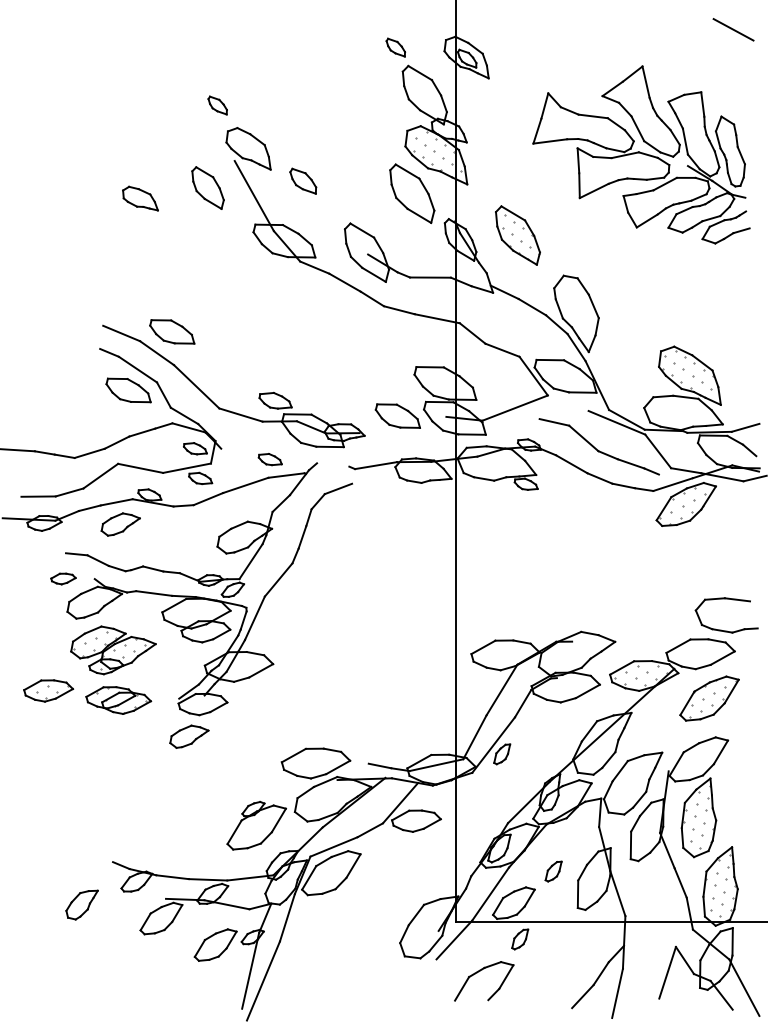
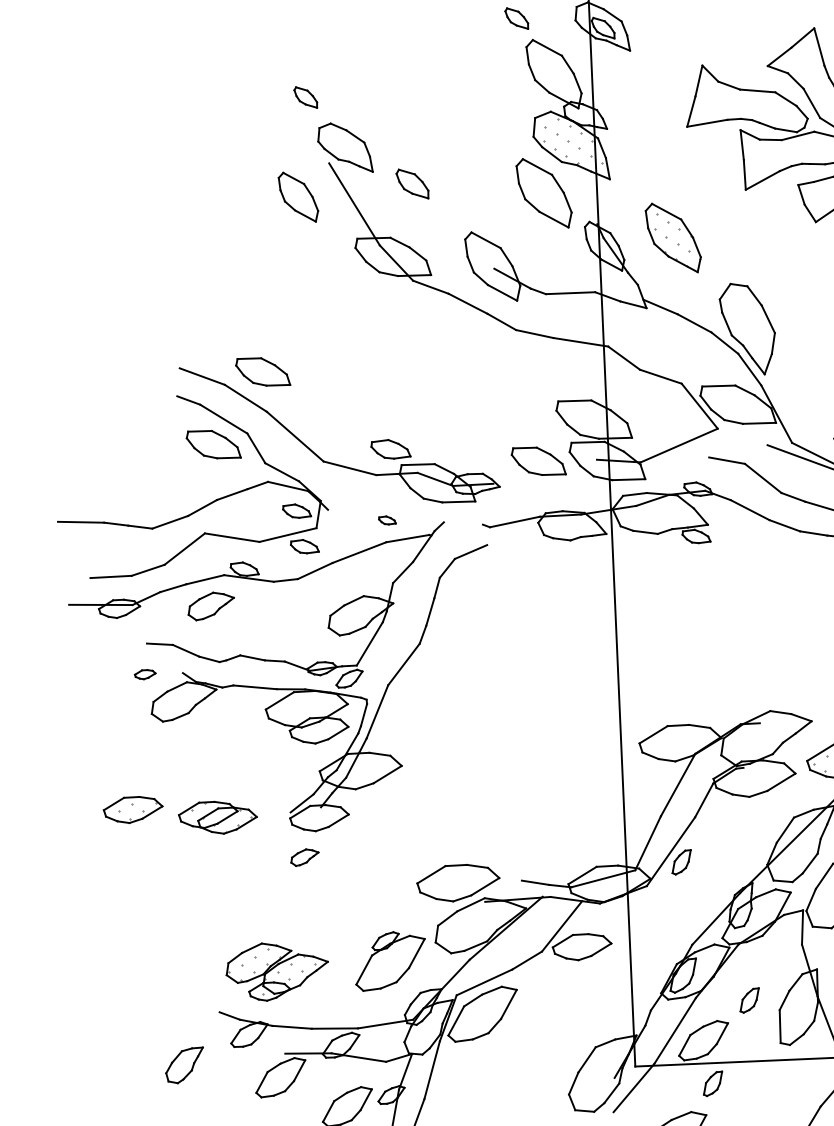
part: (140, 198) -> (217, 213), removed
part: (269, 459) -> (386, 520), size x0.6
part: (63, 578) -> (145, 674), size x0.7
part: (113, 650) -> (277, 971), moved
part: (189, 736) -> (305, 857), size x0.6

